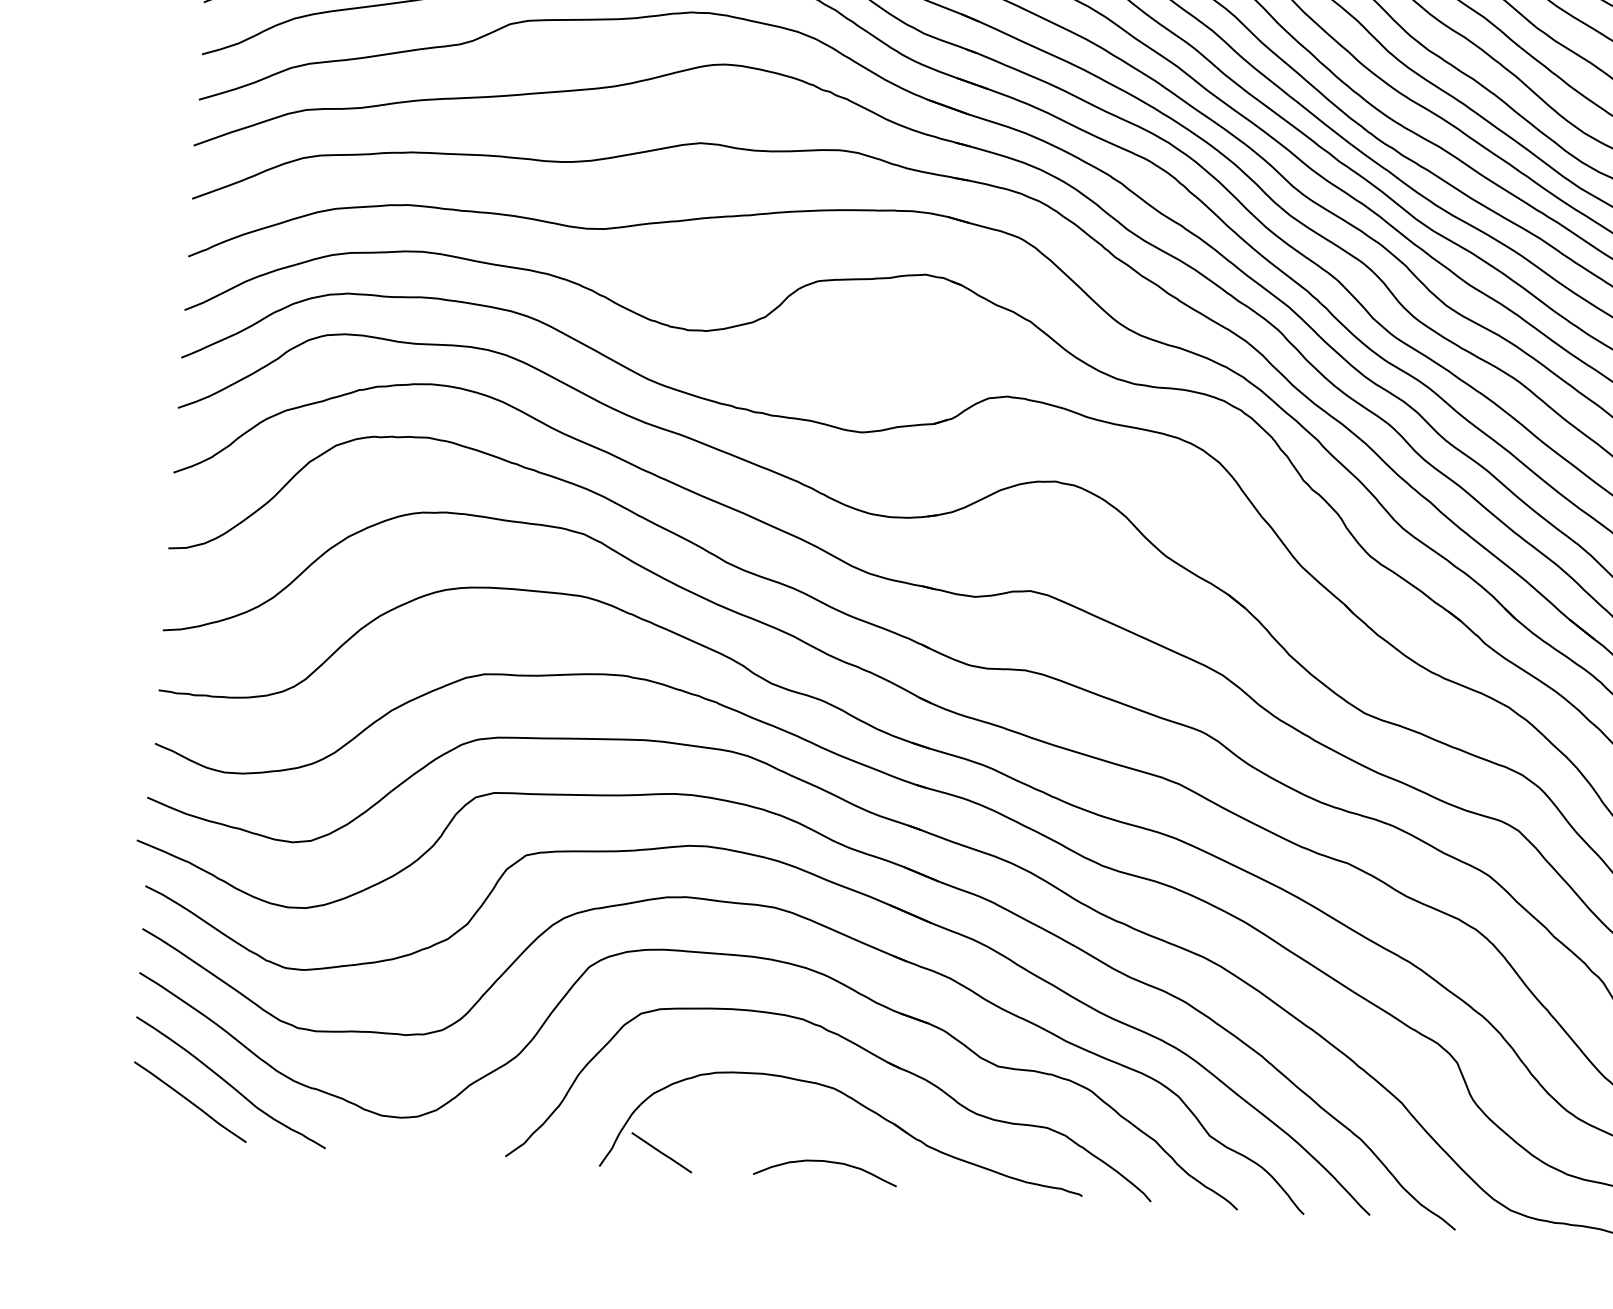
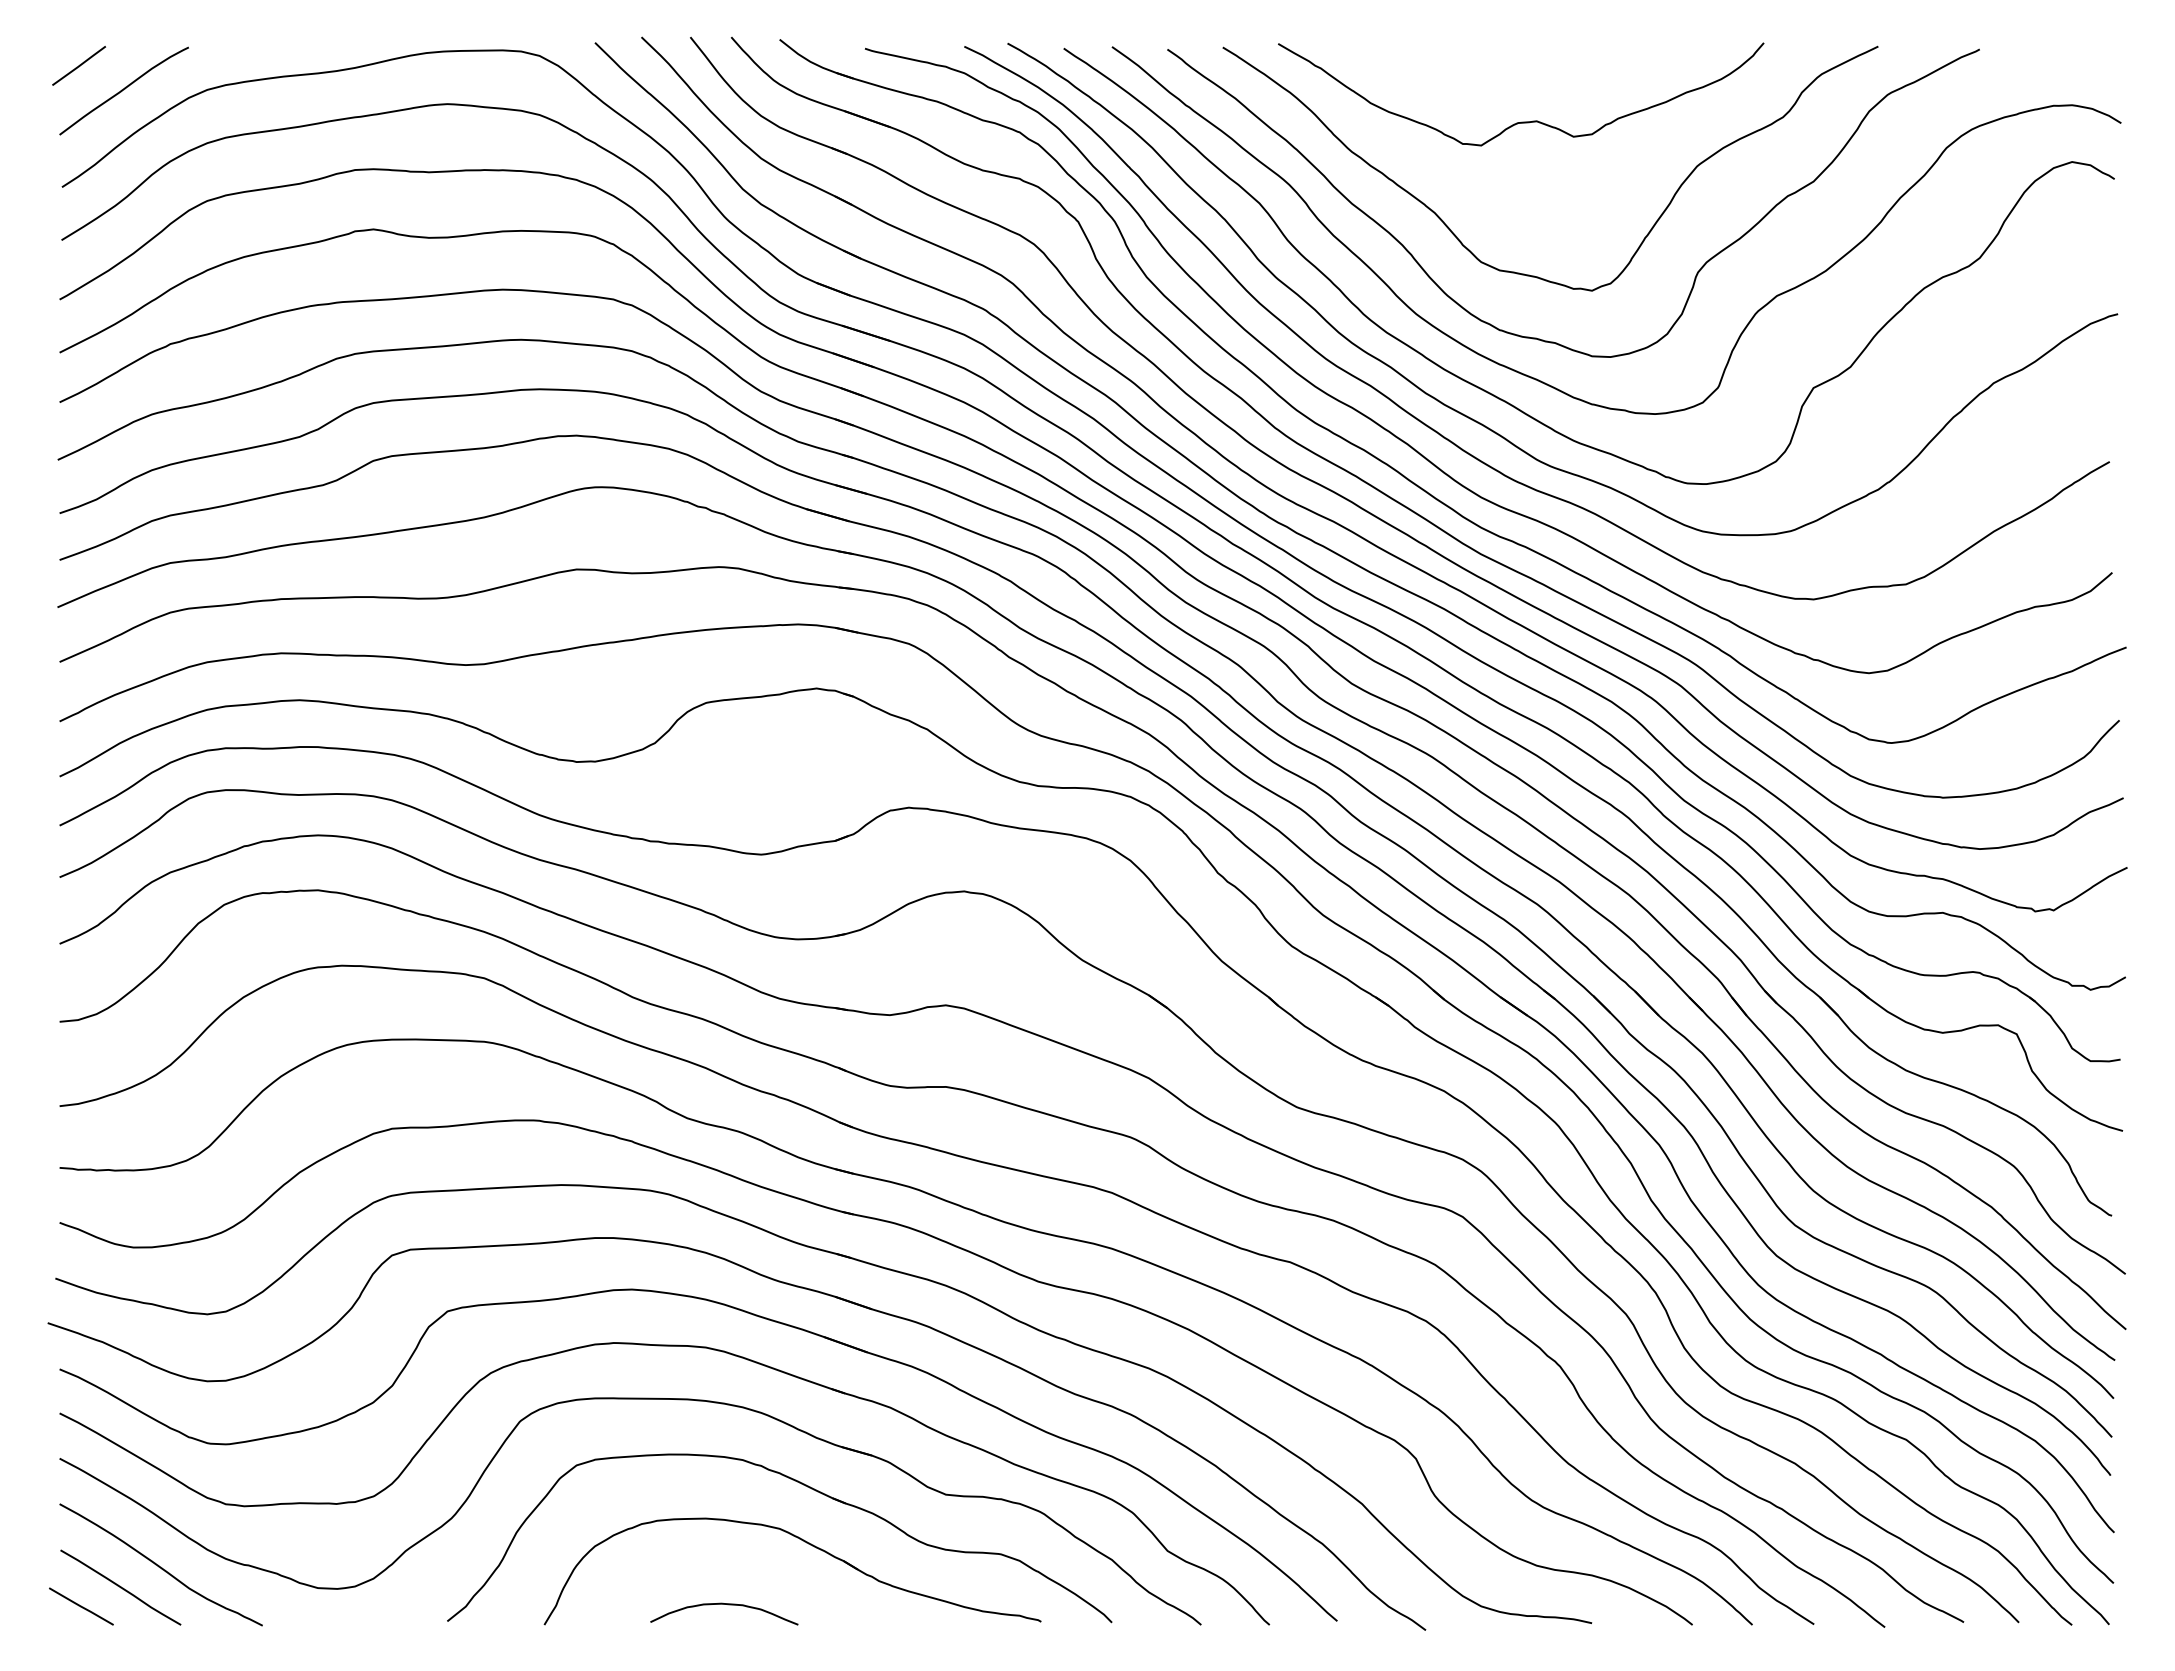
line: (661, 1152) -> (81, 1606), moved
curve: (830, 1163) -> (728, 1605), moved

